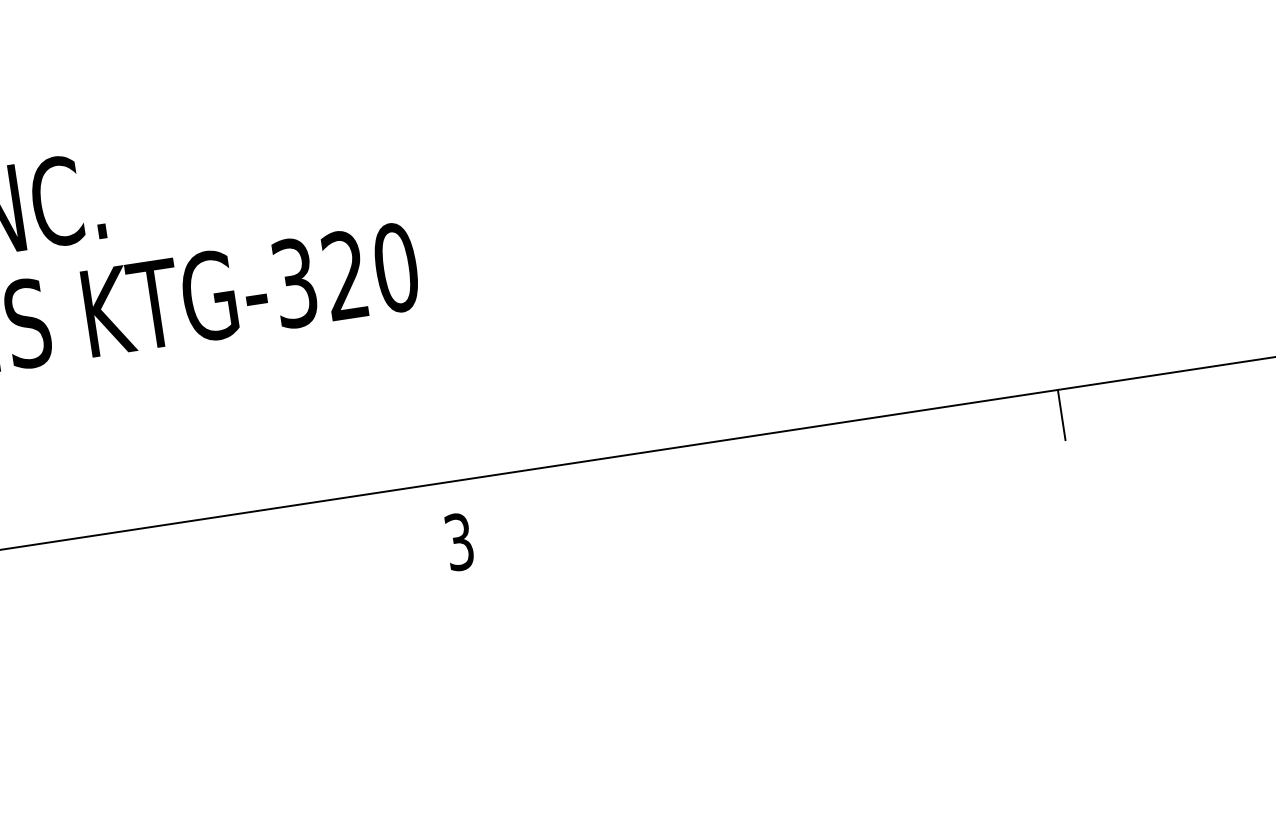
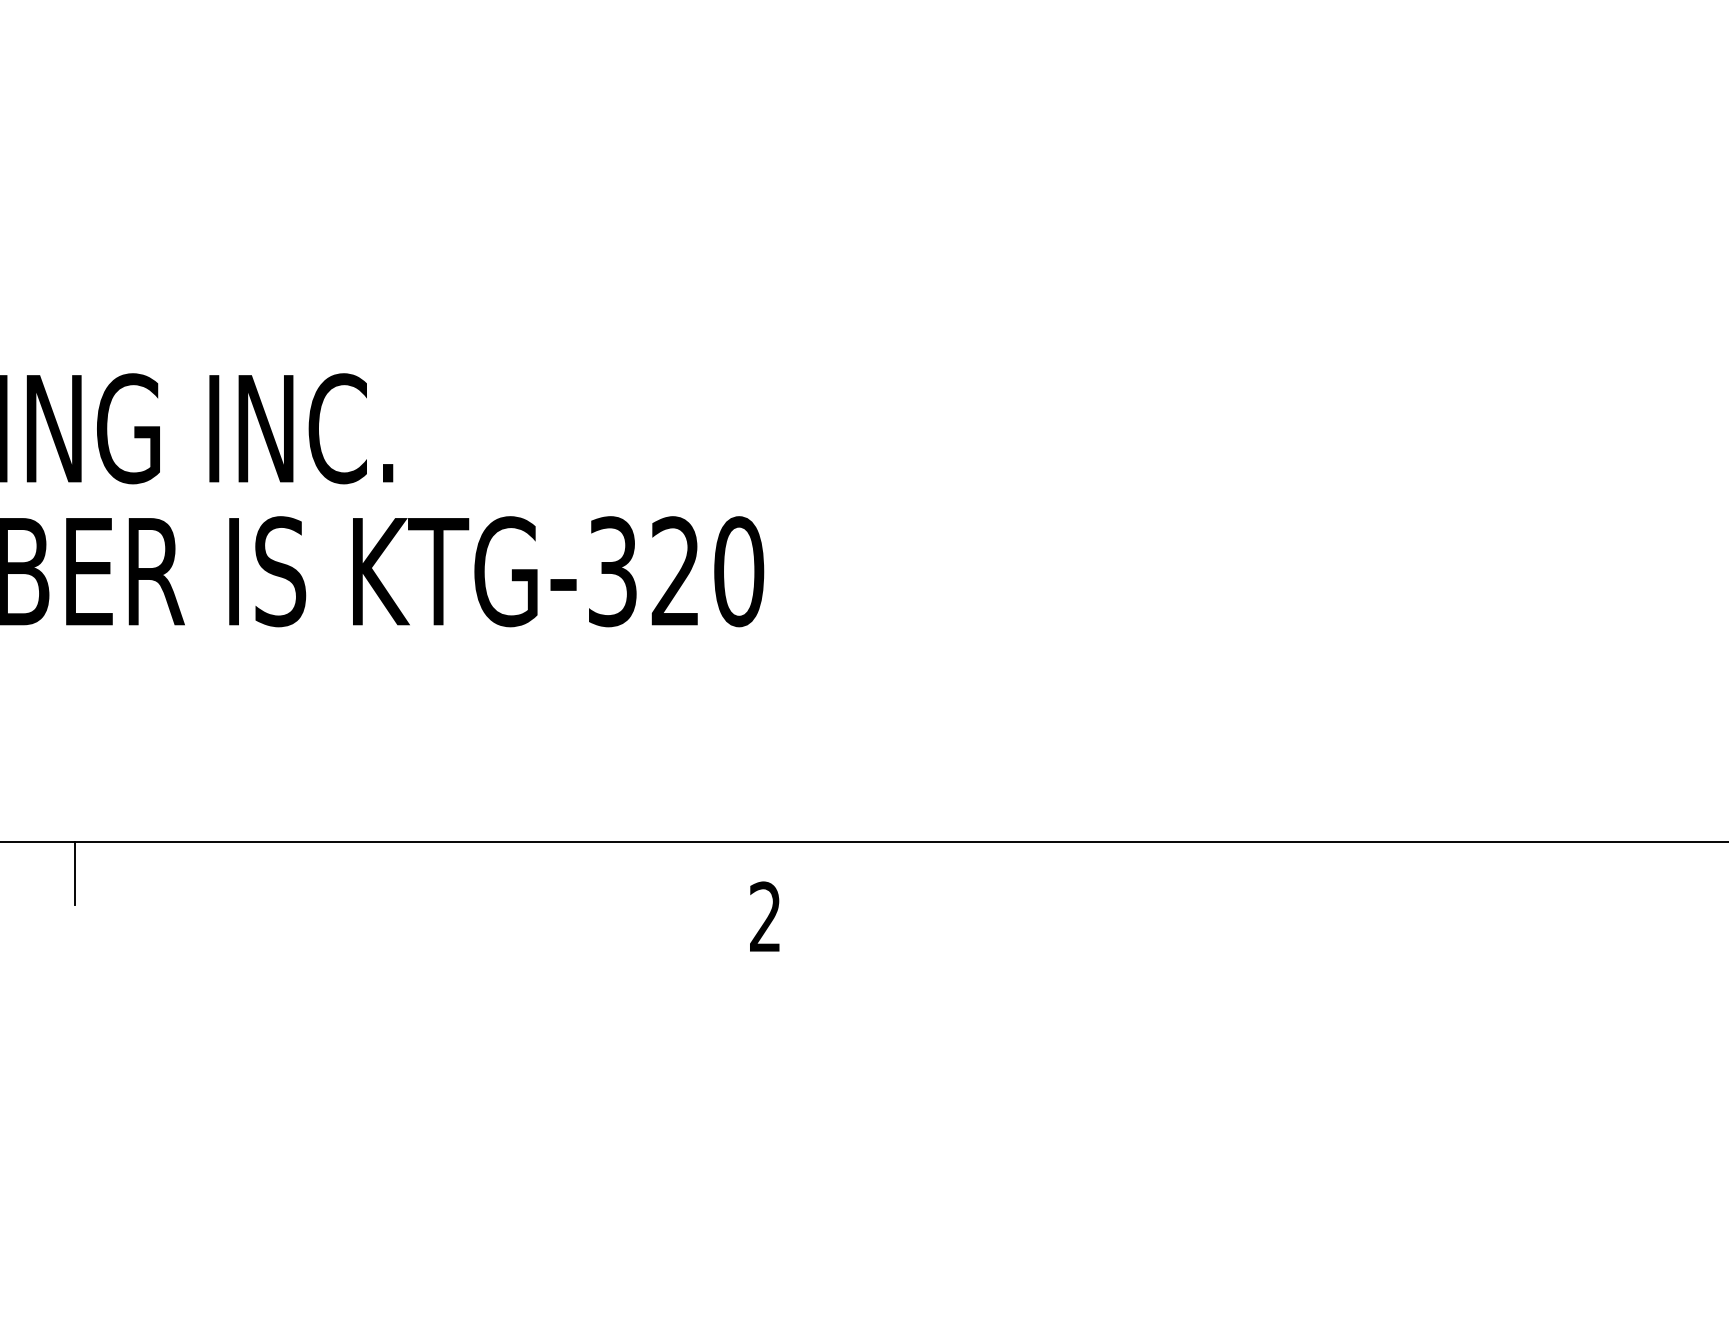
line: (1062, 415) -> (1522, 873), removed
text: (459, 541) -> (765, 916), 3 -> 2

